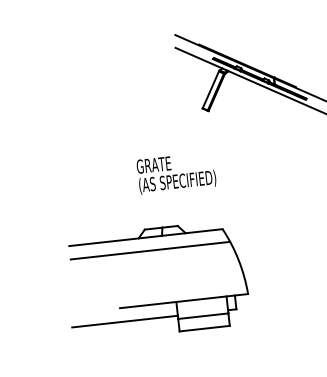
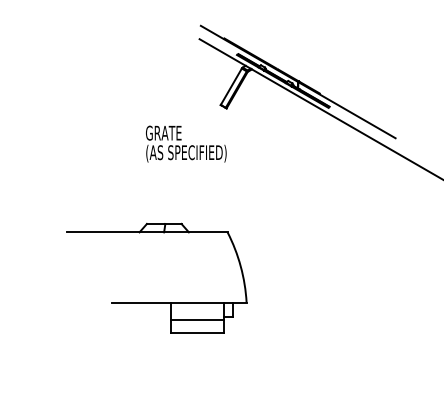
text: (176, 172) -> (186, 143), moved
line: (150, 250) -> (150, 246), removed
line: (124, 321) -> (115, 316), removed

